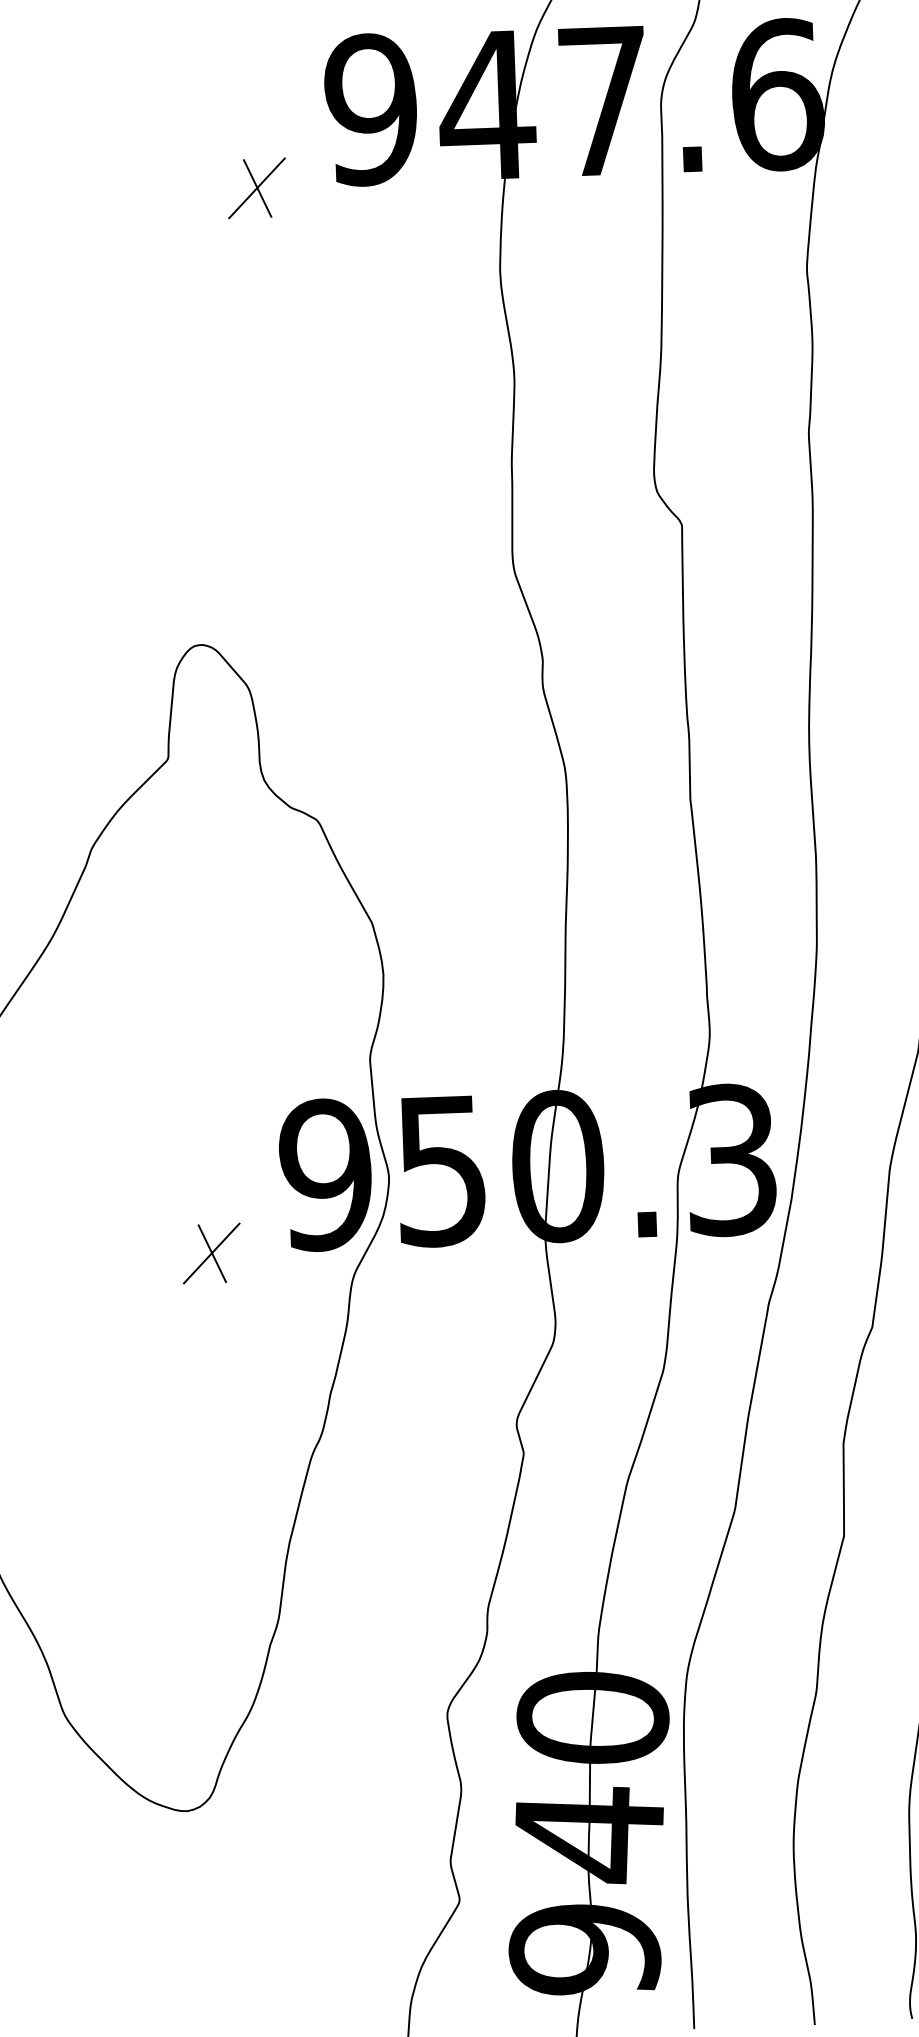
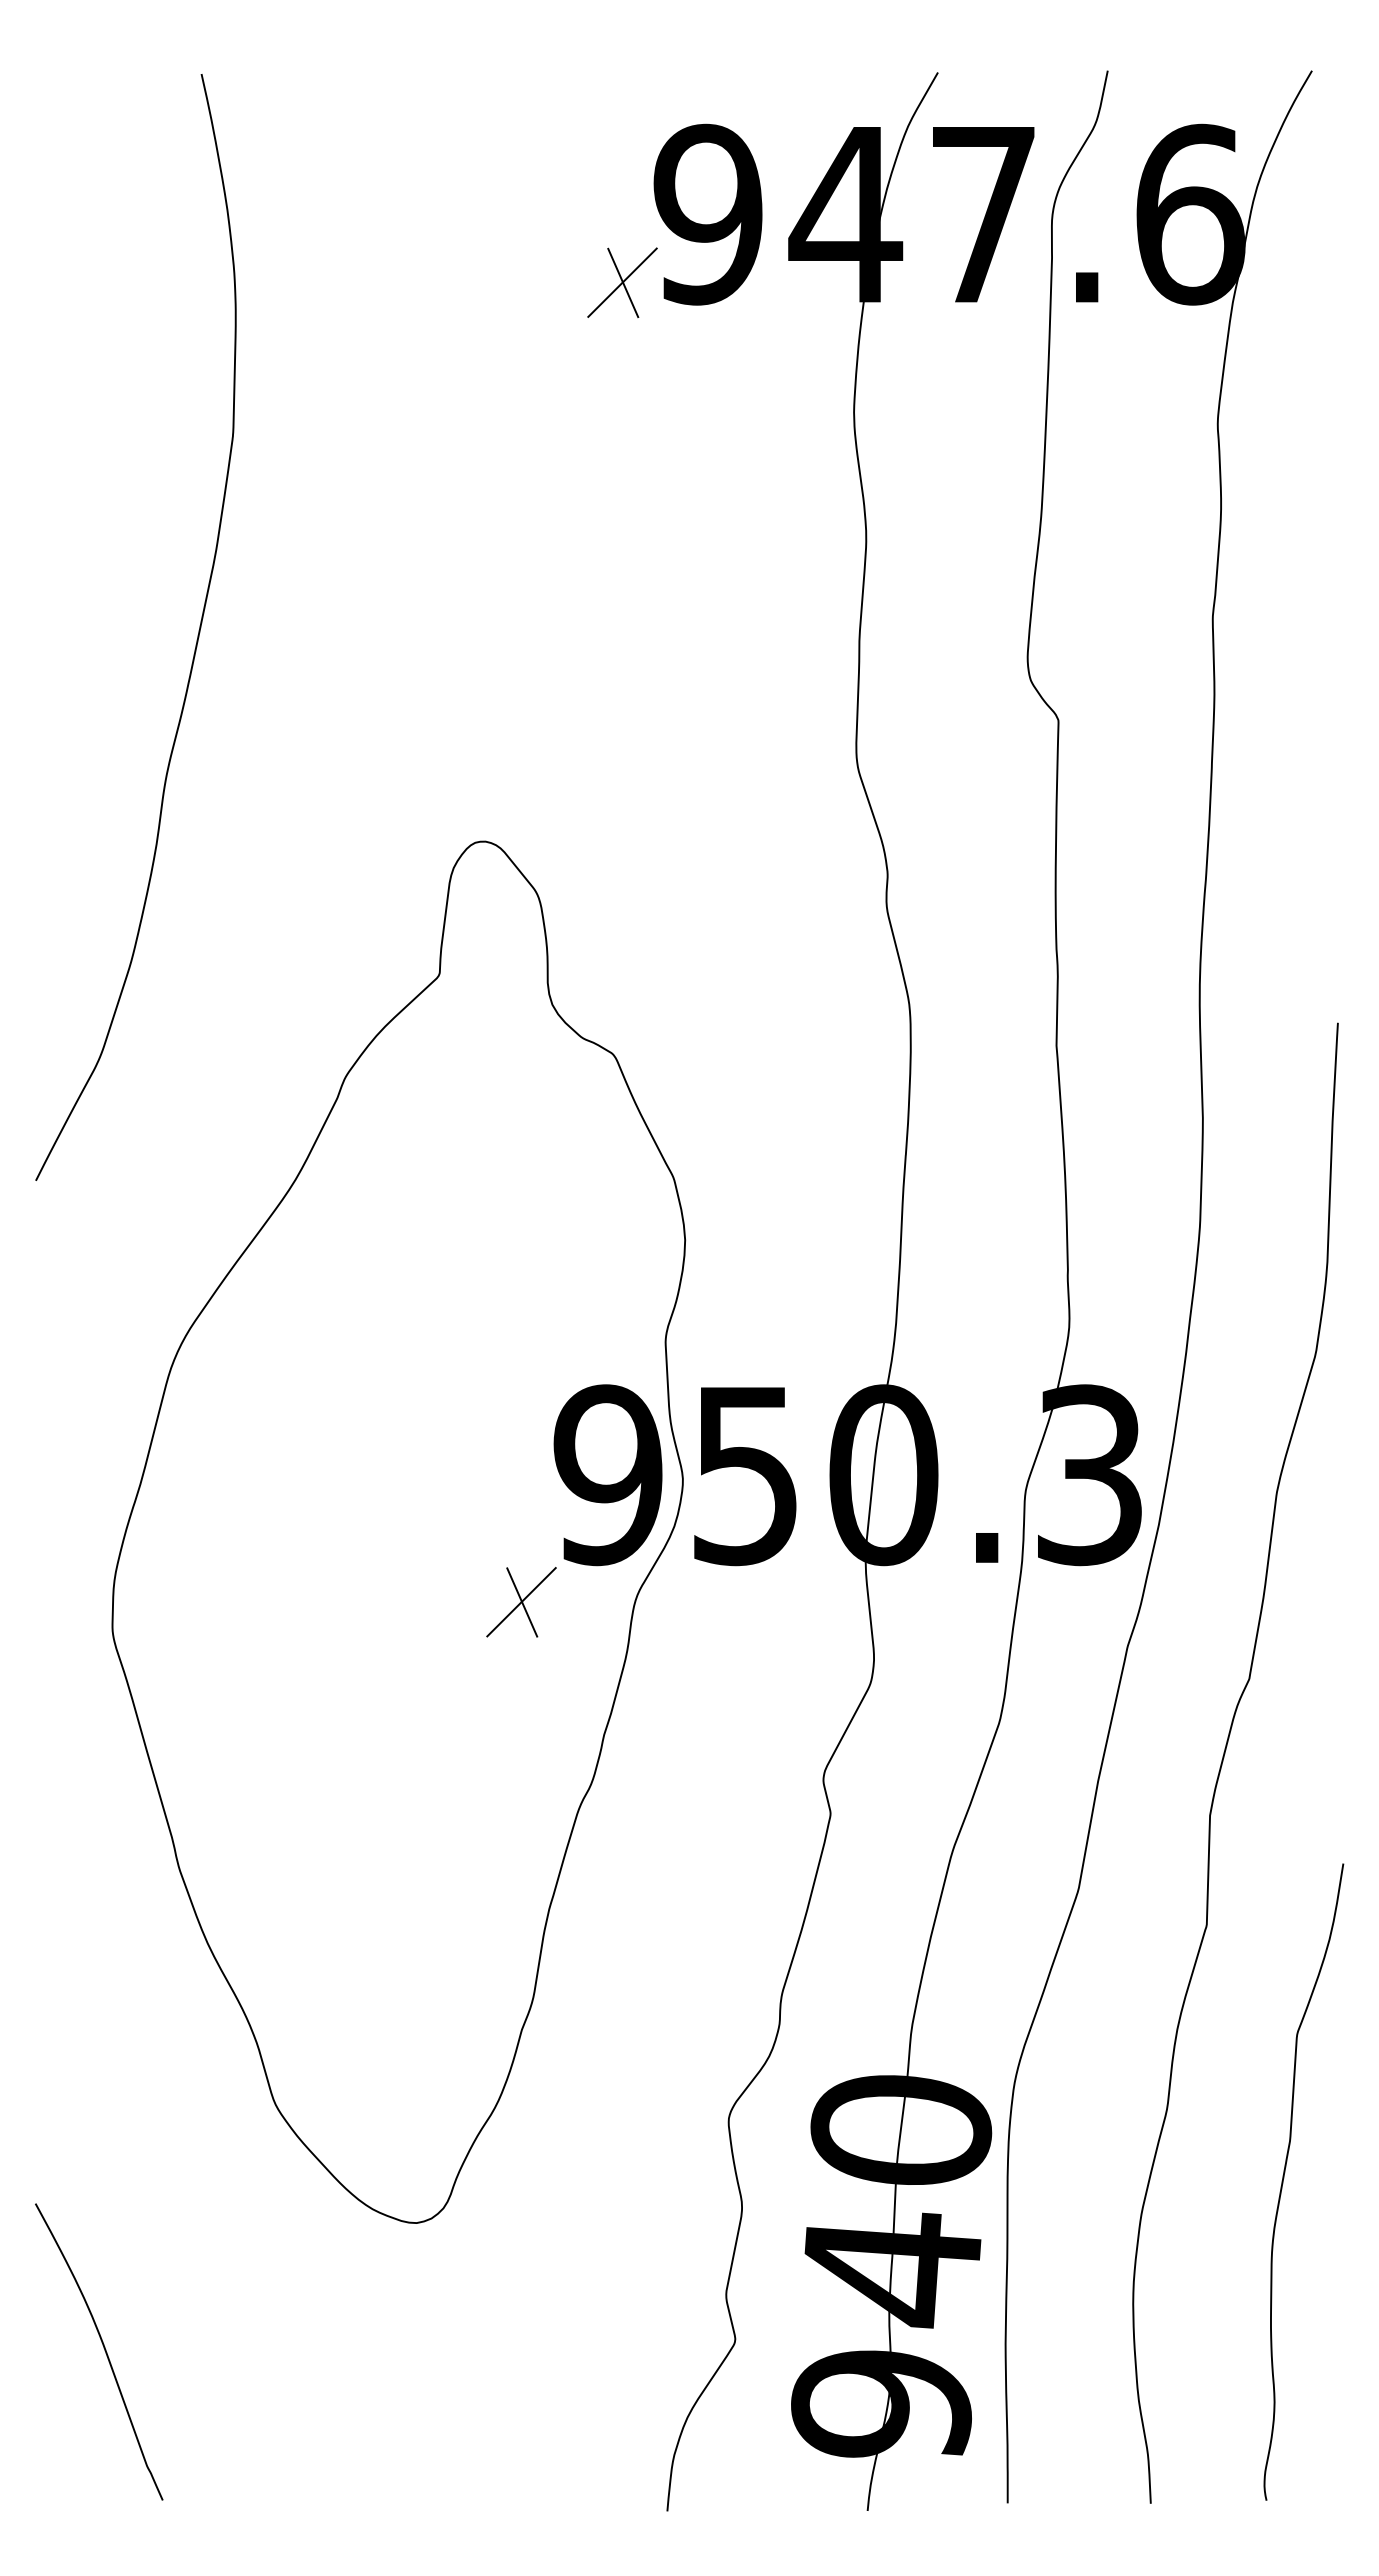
part: (257, 188) -> (622, 282), moved
part: (211, 1253) -> (521, 1602), moved

